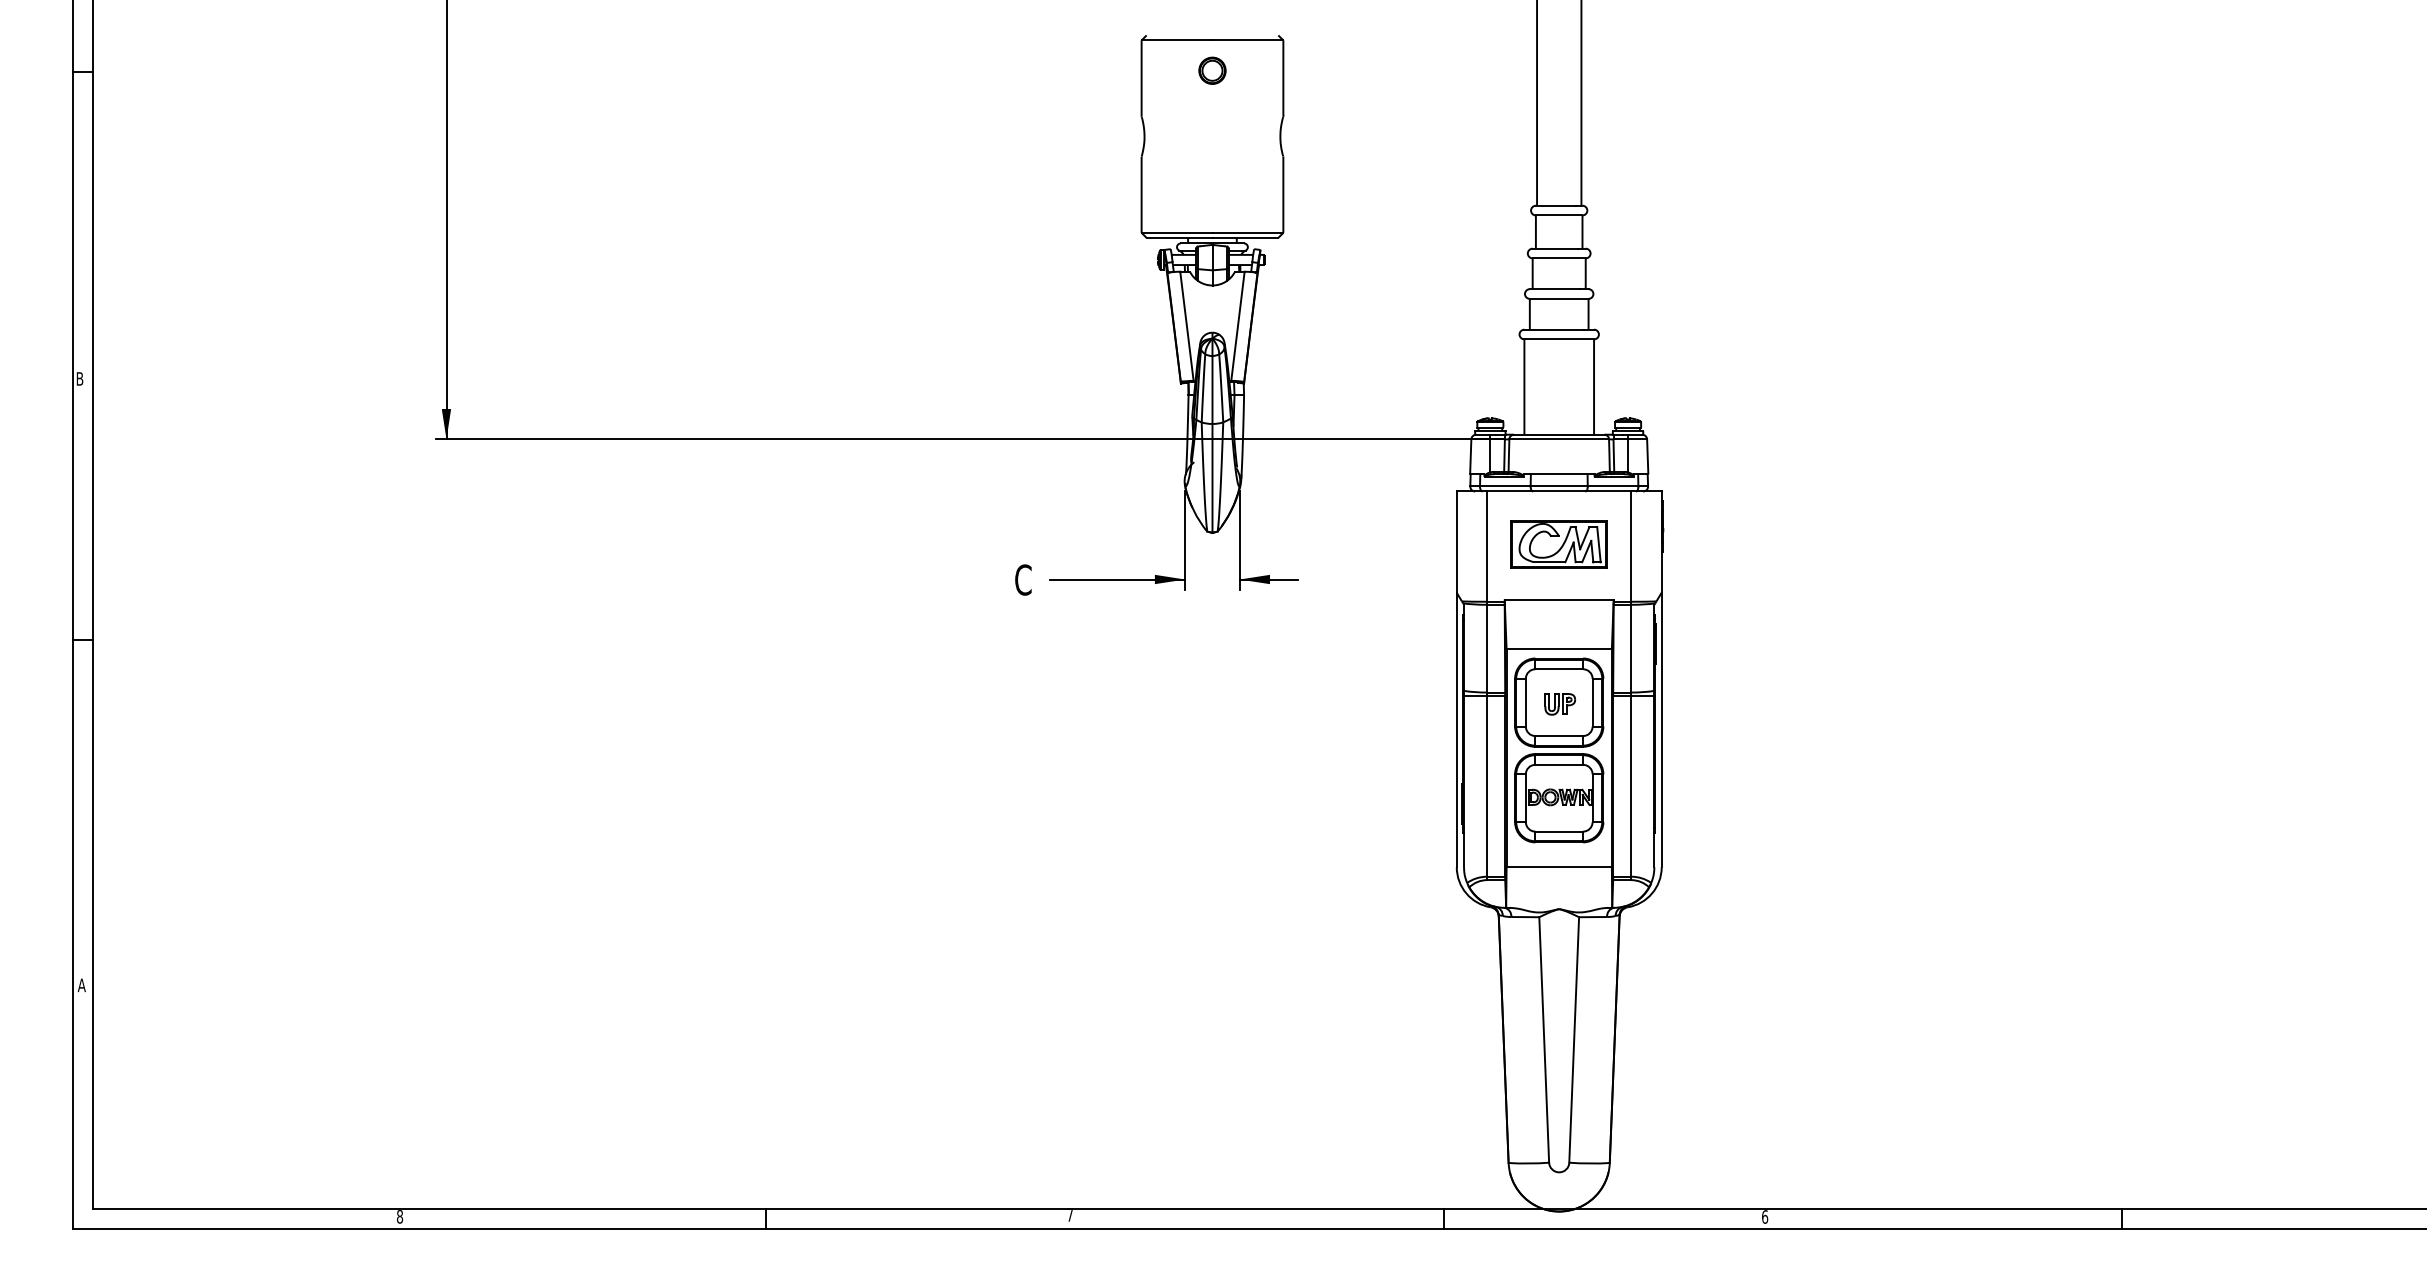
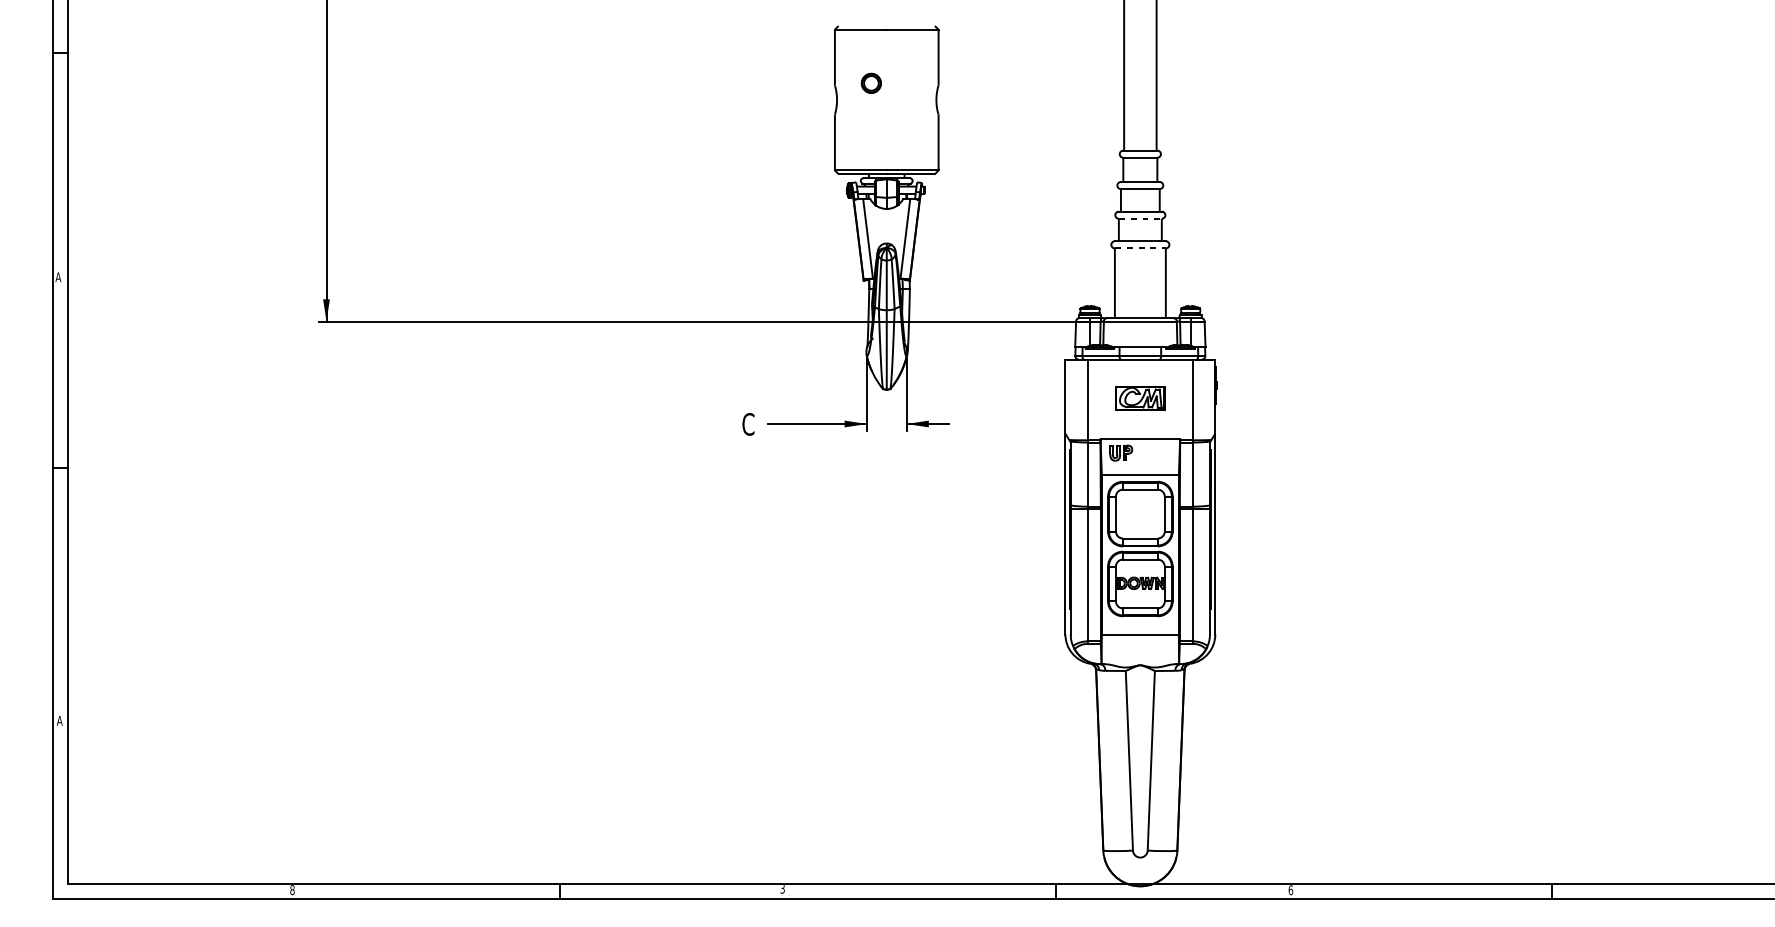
part: (1212, 70) -> (871, 83), moved
line: (1559, 298) -> (1140, 218), solid -> dashed
line: (1559, 339) -> (1140, 248), solid -> dashed
text: (79, 378) -> (58, 276), B -> A
part: (1558, 544) -> (1139, 398), size x0.7
part: (1559, 704) -> (1120, 453), moved
text: (1070, 1215) -> (782, 889), 7 -> 3

